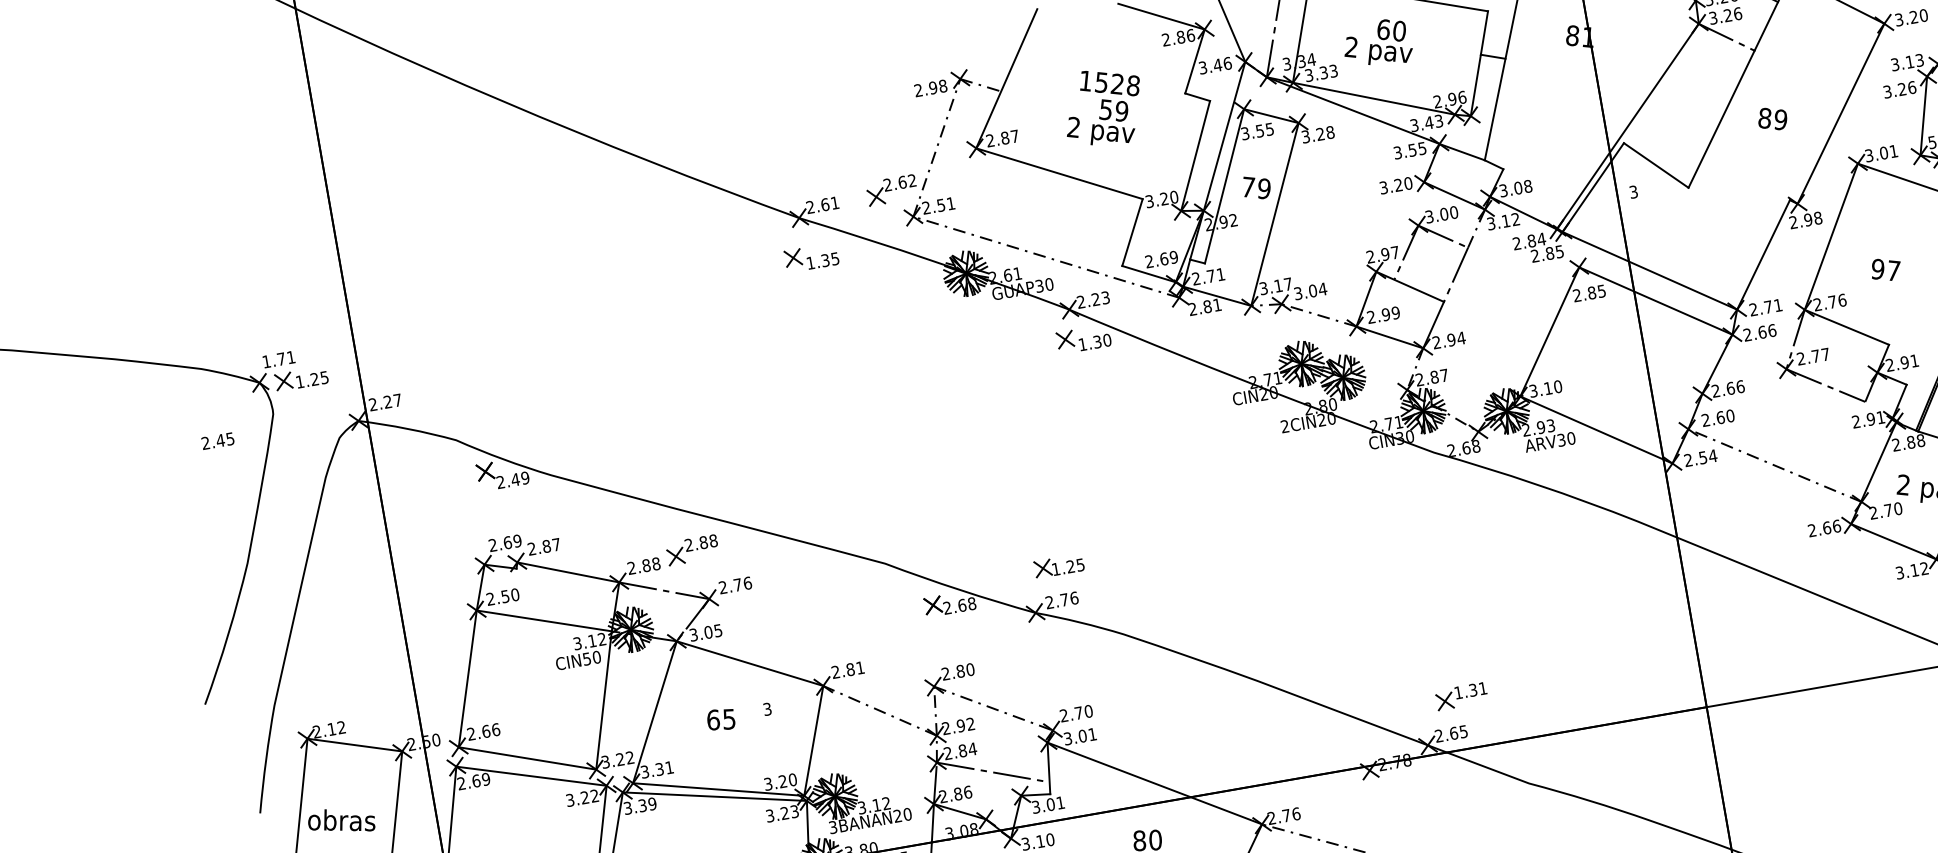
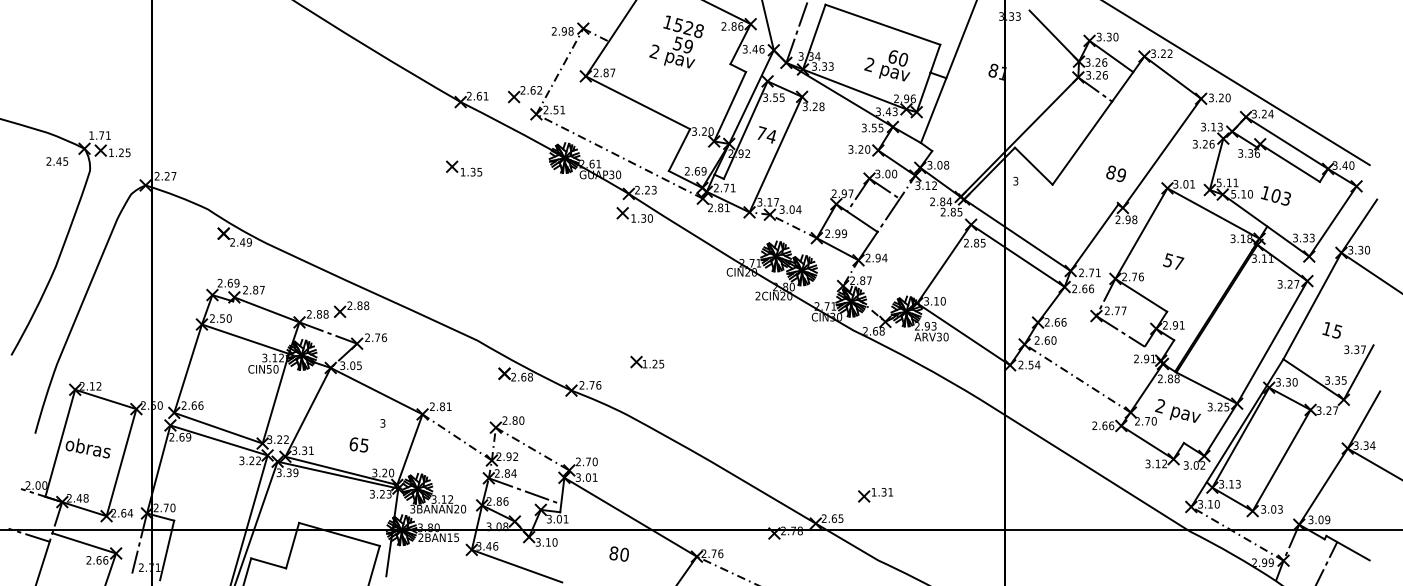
text: (1377, 43) -> (887, 65), moved
text: (1102, 106) -> (676, 41), moved
text: (1771, 118) -> (1115, 173), moved
text: (1263, 189) -> (771, 136), 79 -> 74
part: (811, 257) -> (464, 168), moved
text: (1876, 269) -> (1167, 260), 97 -> 57
text: (218, 441) -> (57, 161), moved
part: (1059, 564) -> (647, 361), moved
part: (1461, 697) -> (875, 495), moved
text: (720, 719) -> (358, 444), moved

